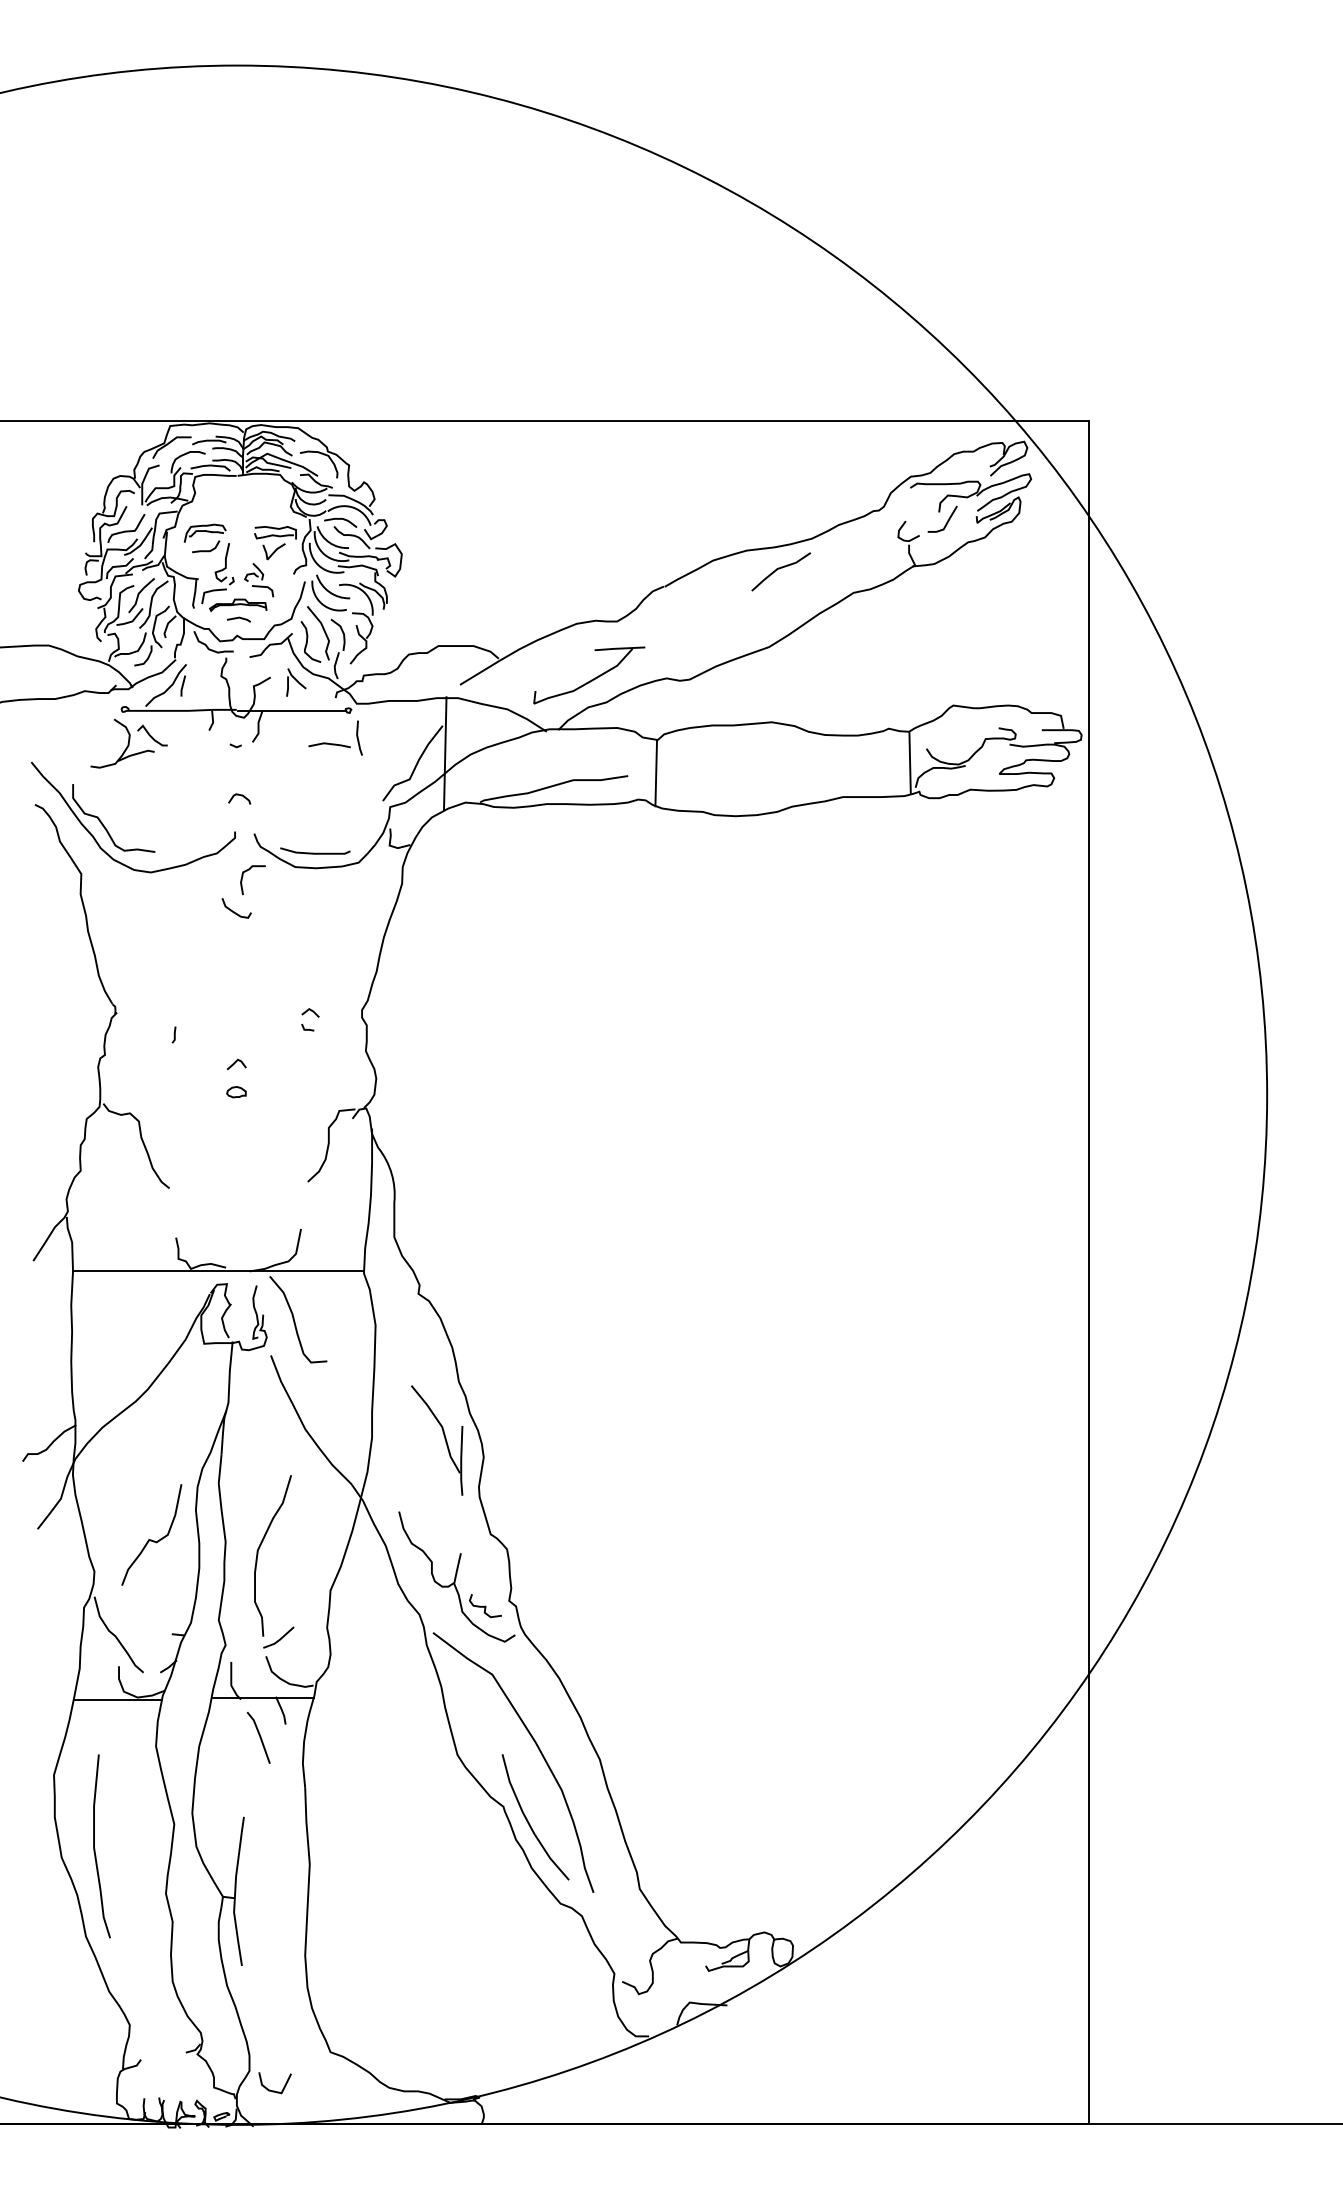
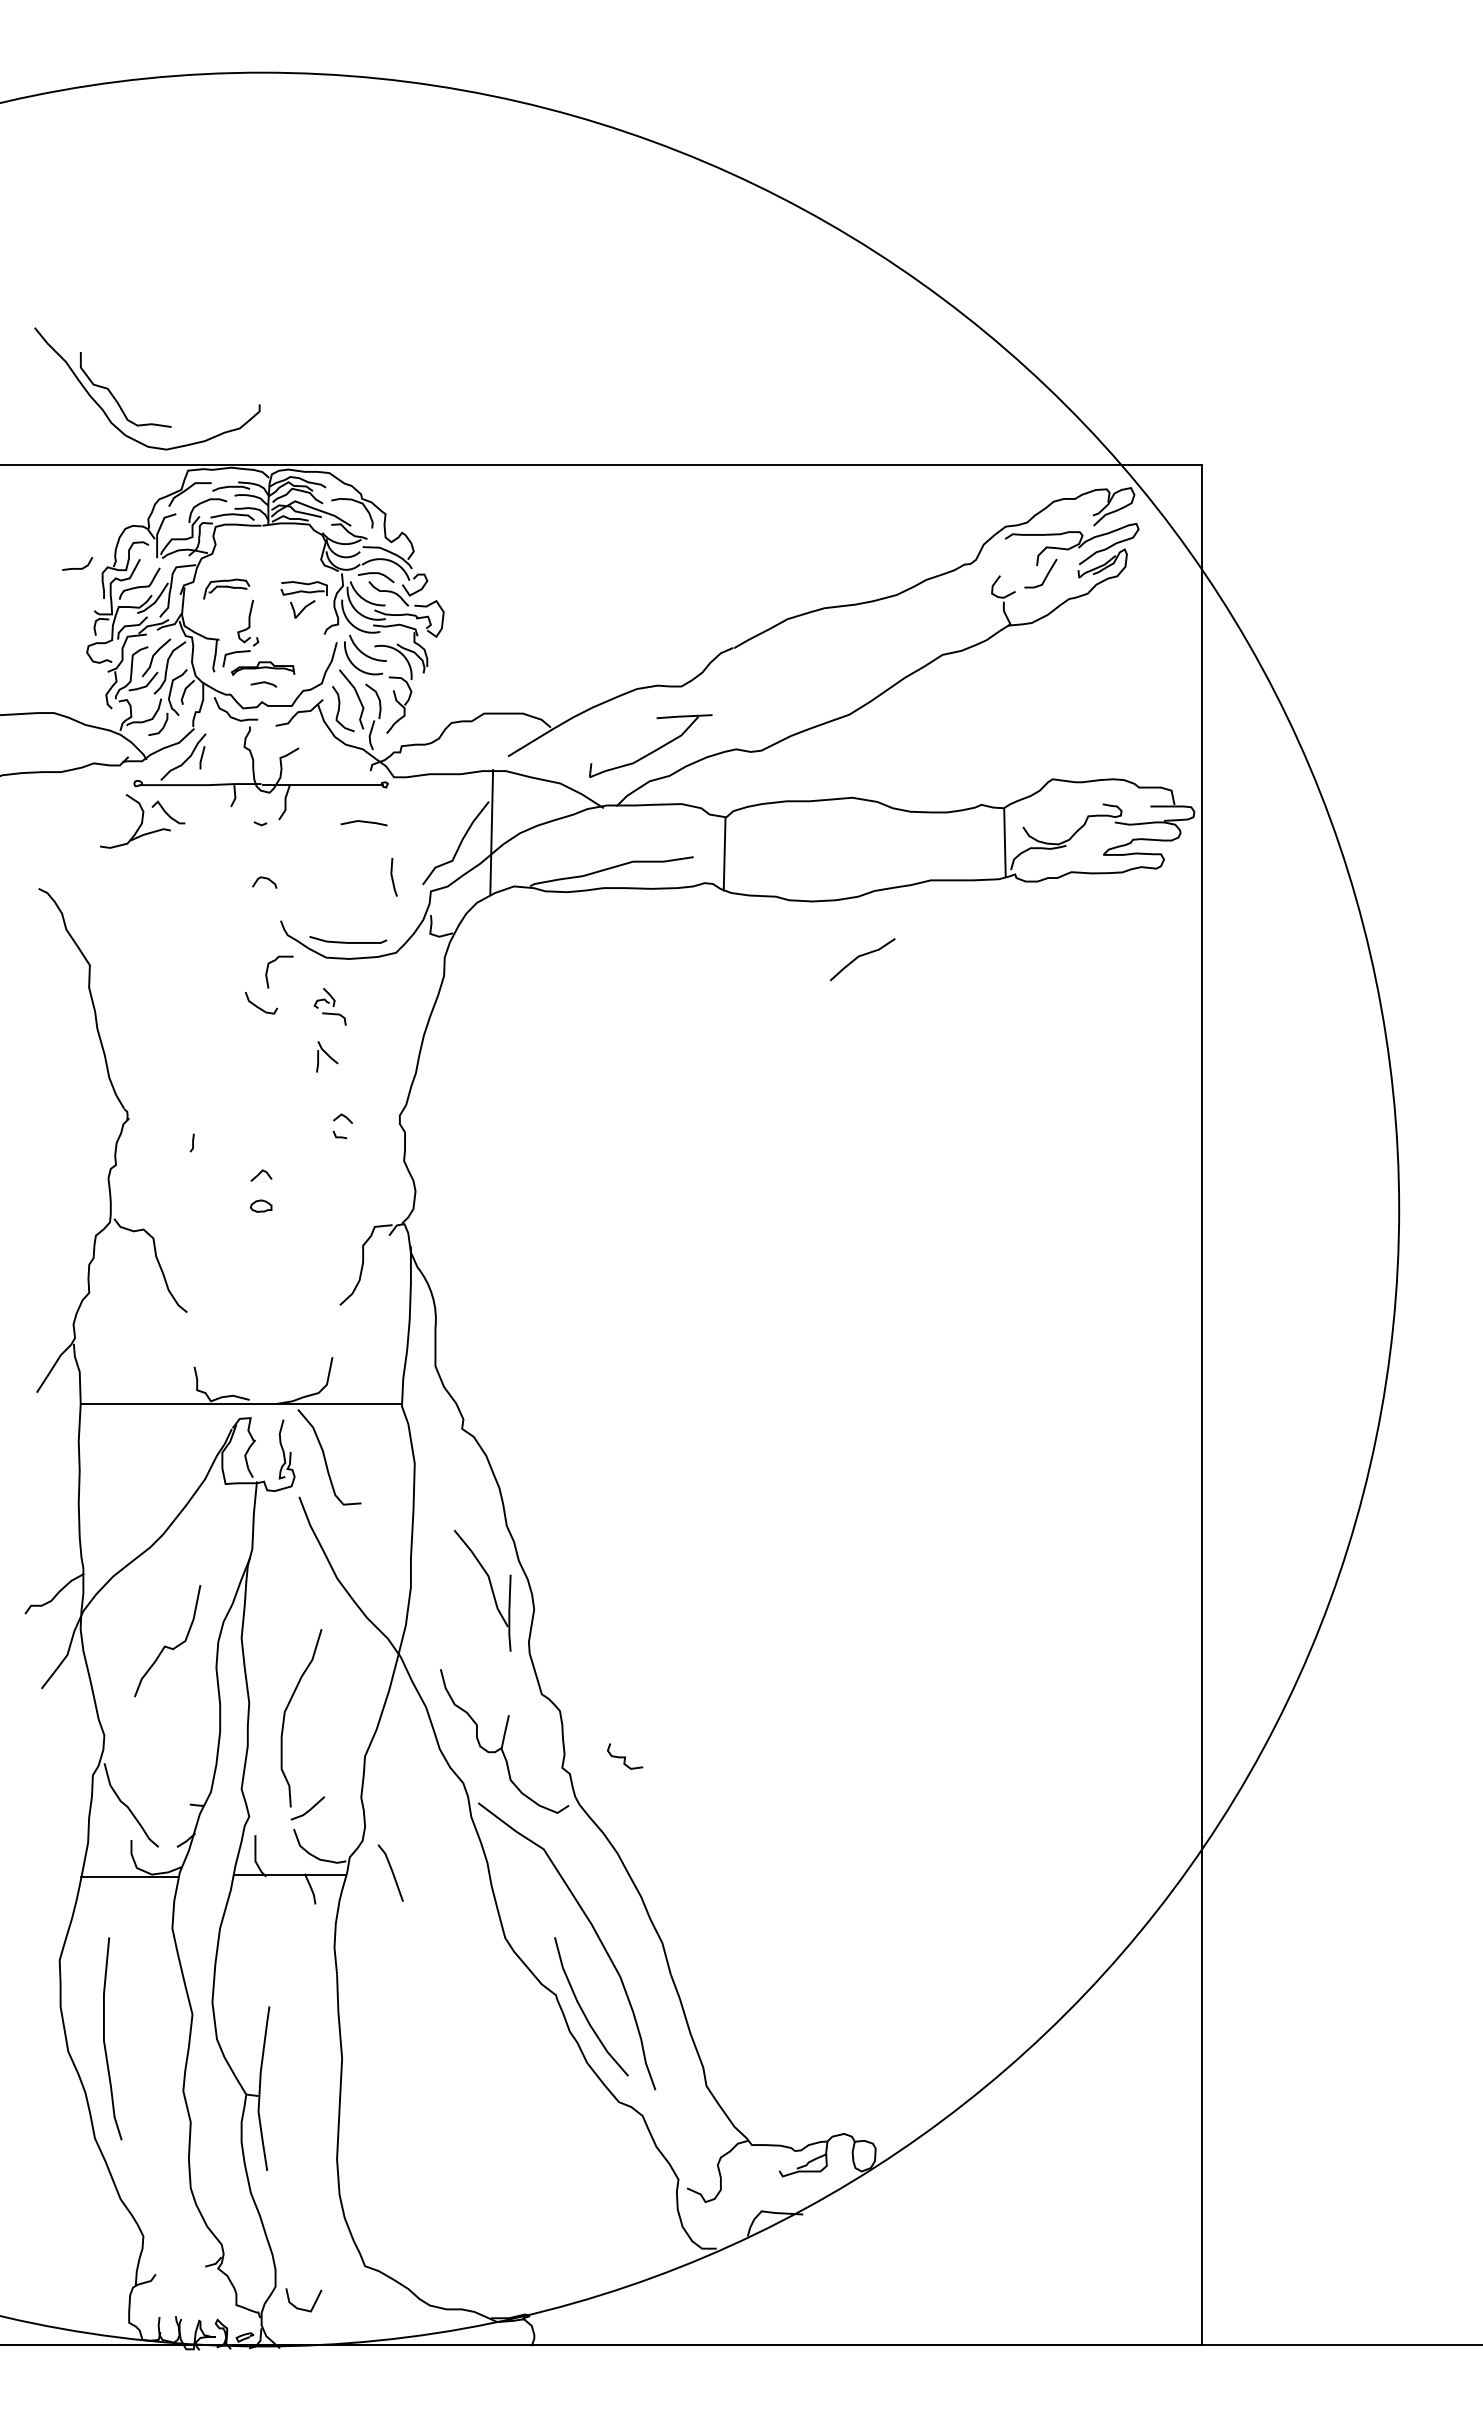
line: (205, 550) -> (77, 568), moved
line: (781, 568) -> (862, 956), moved
part: (258, 579) -> (329, 1006), moved
part: (296, 682) -> (327, 1056), moved
line: (358, 737) -> (392, 876), moved
part: (108, 830) -> (119, 403), moved
curve: (149, 1538) -> (165, 1645), moved
curve: (485, 1606) -> (625, 1756), moved
line: (259, 1737) -> (391, 1872), moved

